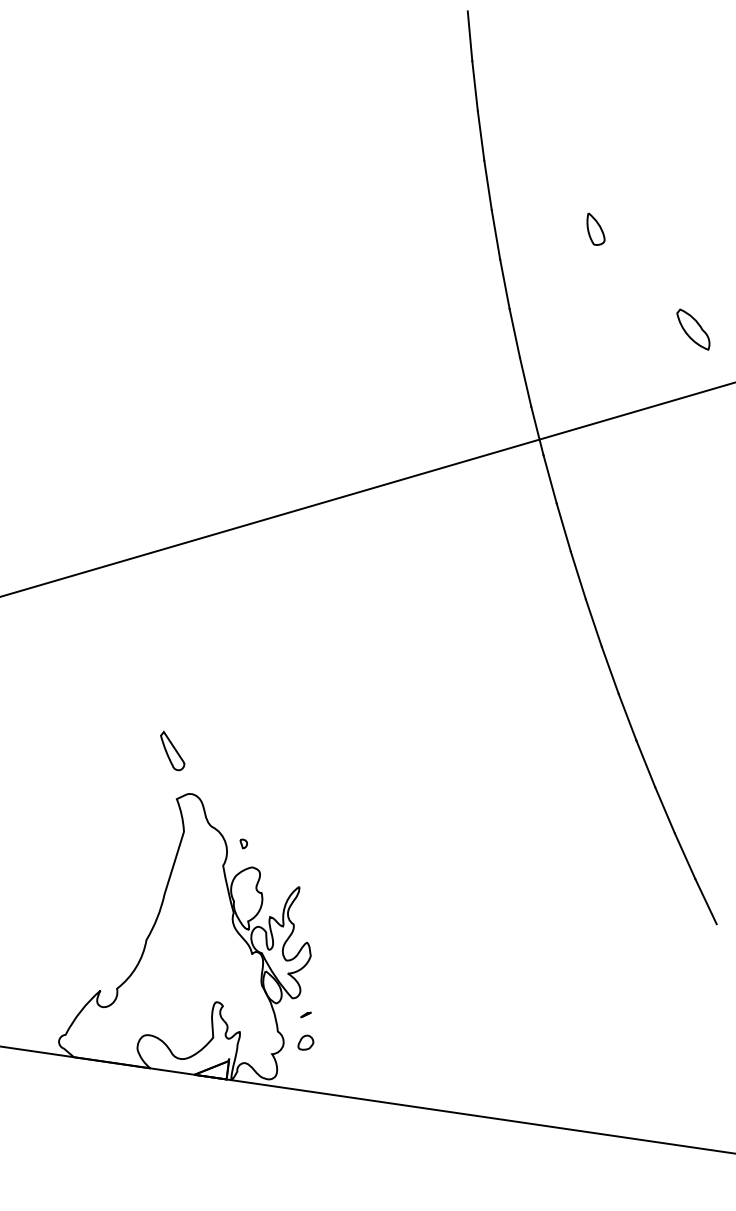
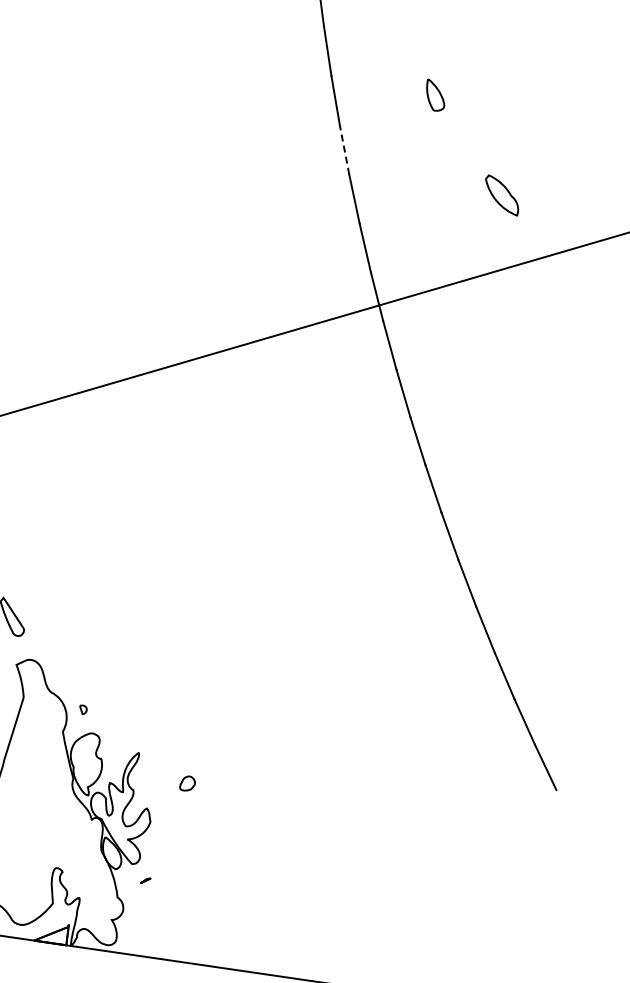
line: (504, 283) -> (344, 149), solid -> dashed
part: (693, 329) -> (502, 195), moved
part: (305, 1042) -> (187, 783), moved

